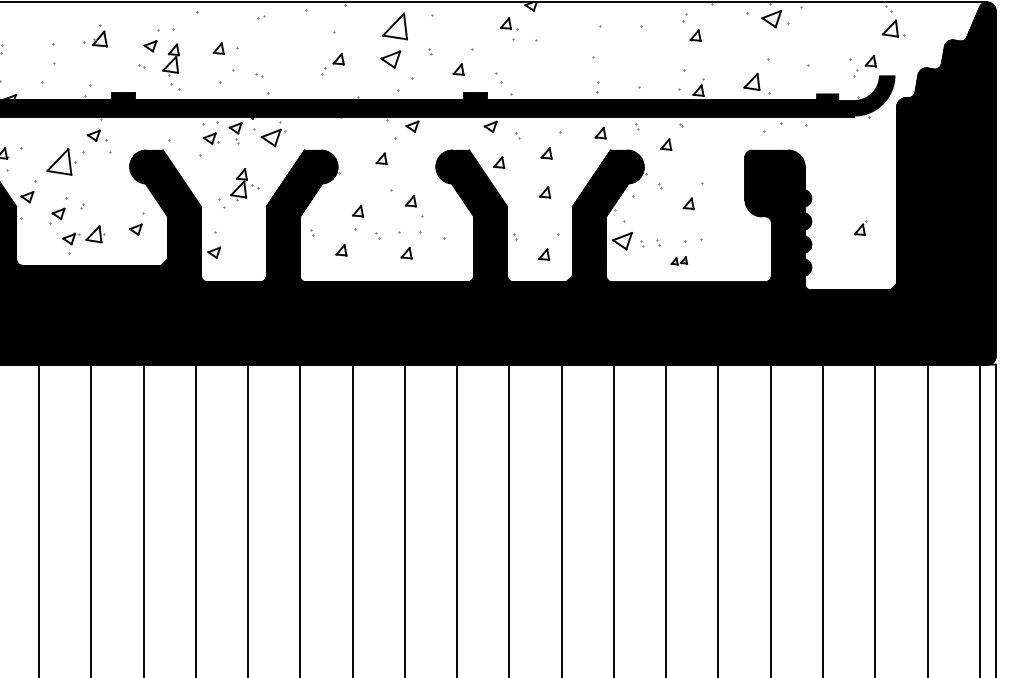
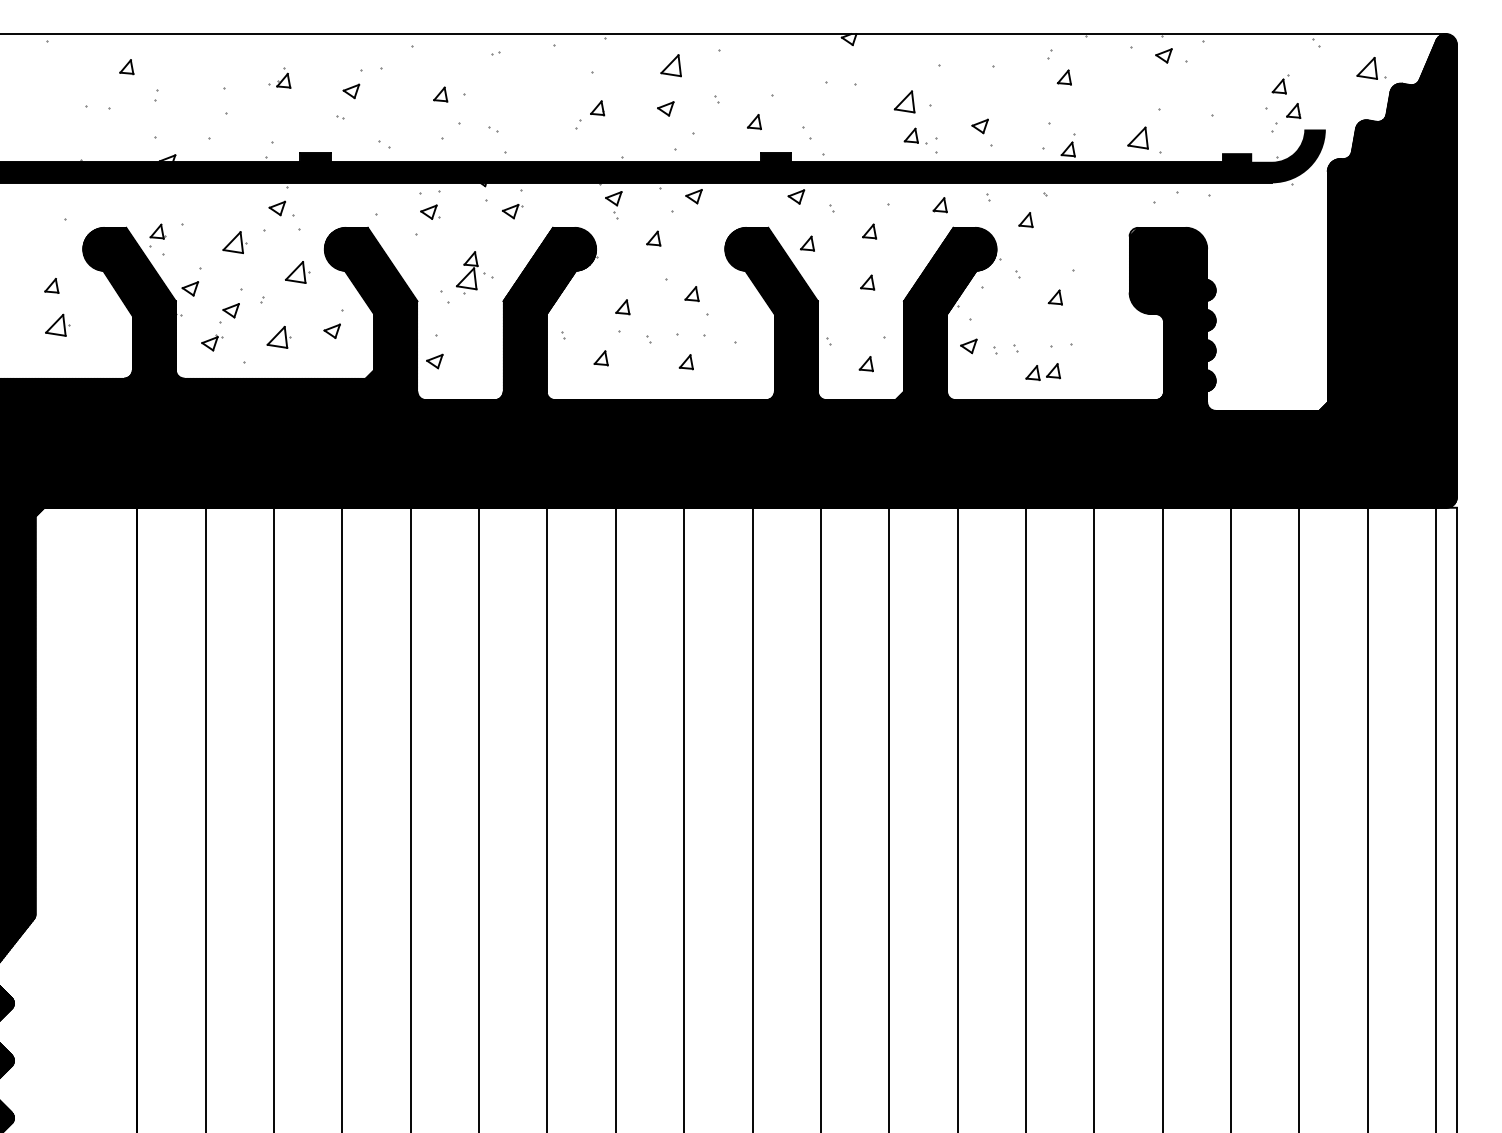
part: (771, 18) -> (1163, 55), size x0.62
part: (509, 23) -> (915, 135), moved
part: (394, 26) -> (670, 65), size x0.62
part: (893, 28) -> (1371, 68), moved
part: (95, 35) -> (279, 77), size x0.71
part: (573, 53) -> (904, 101), added
part: (390, 59) -> (665, 108), size x0.62
part: (171, 60) -> (378, 109), removed
part: (630, 73) -> (979, 126), added
part: (235, 133) -> (613, 205), moved
part: (273, 138) -> (512, 211), size x0.62
part: (61, 161) -> (234, 242), size x0.62
part: (109, 184) -> (297, 272), added
part: (860, 228) -> (1280, 84), moved
part: (71, 238) -> (212, 342), moved
part: (622, 241) -> (968, 346), size x0.62
part: (678, 261) -> (1042, 372), size x1.67

